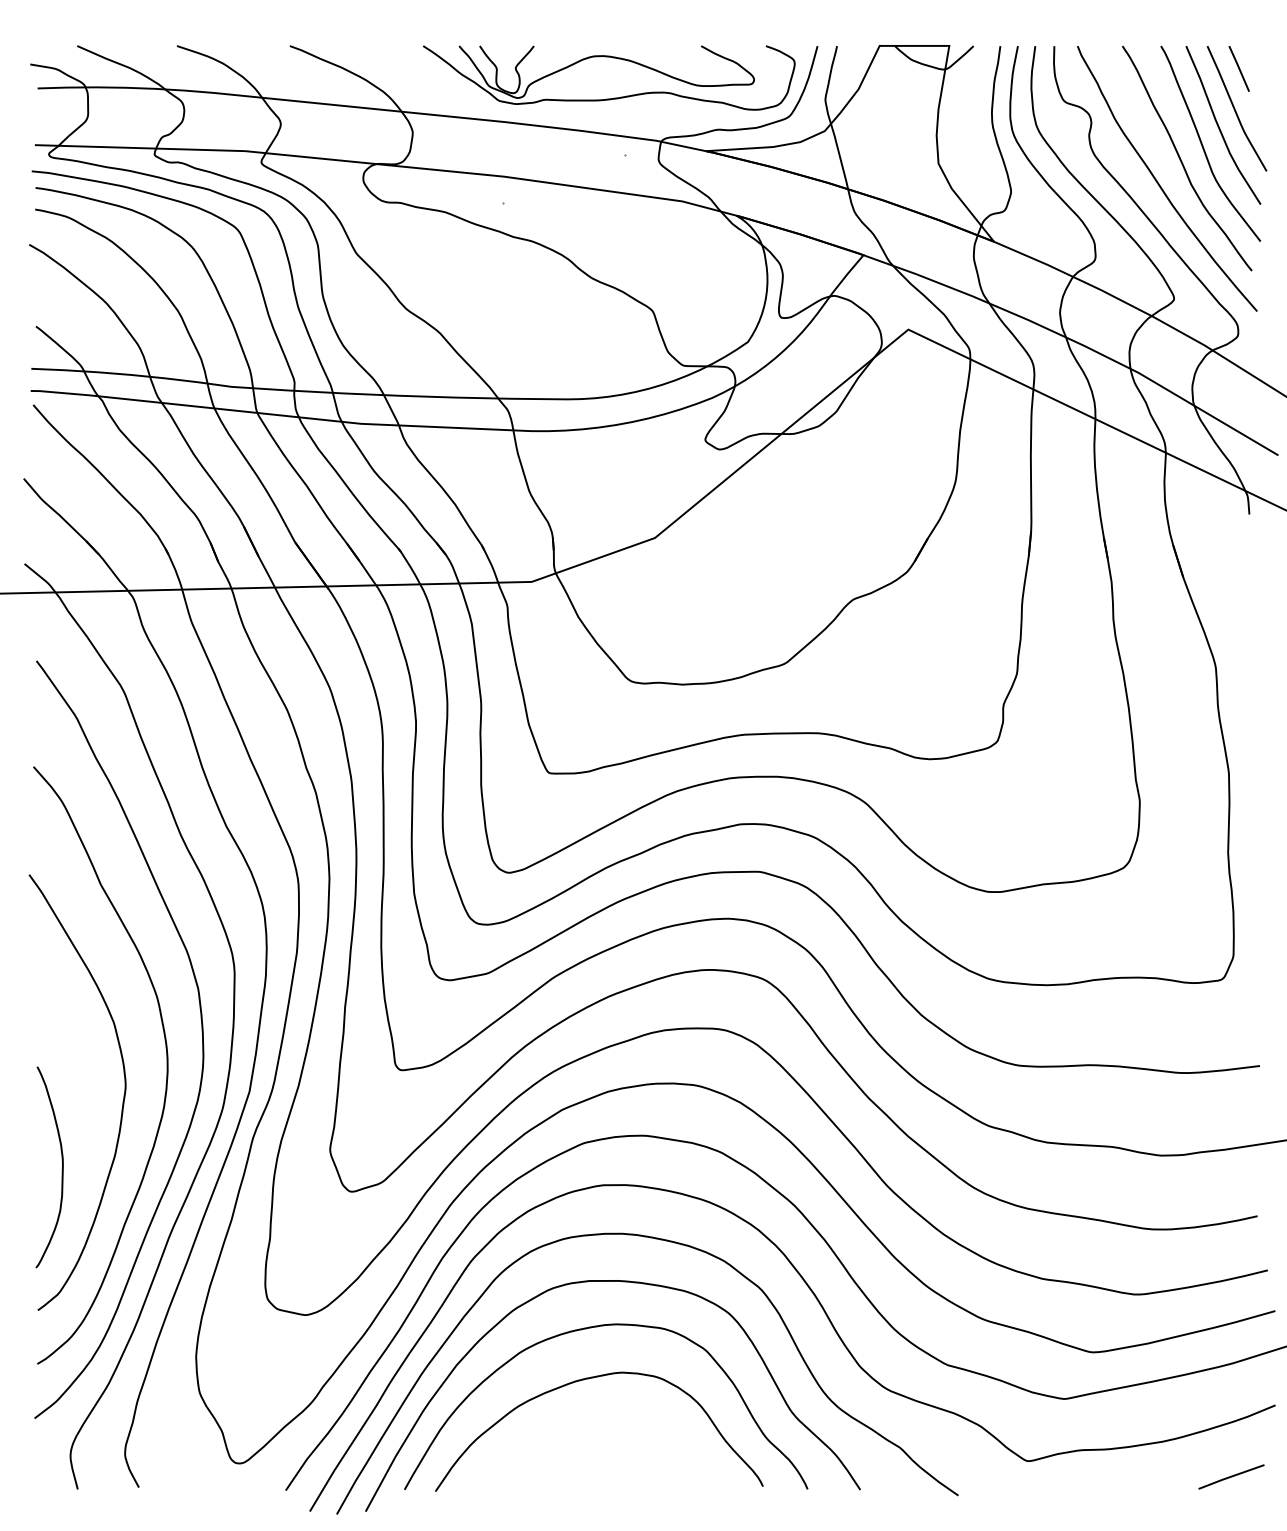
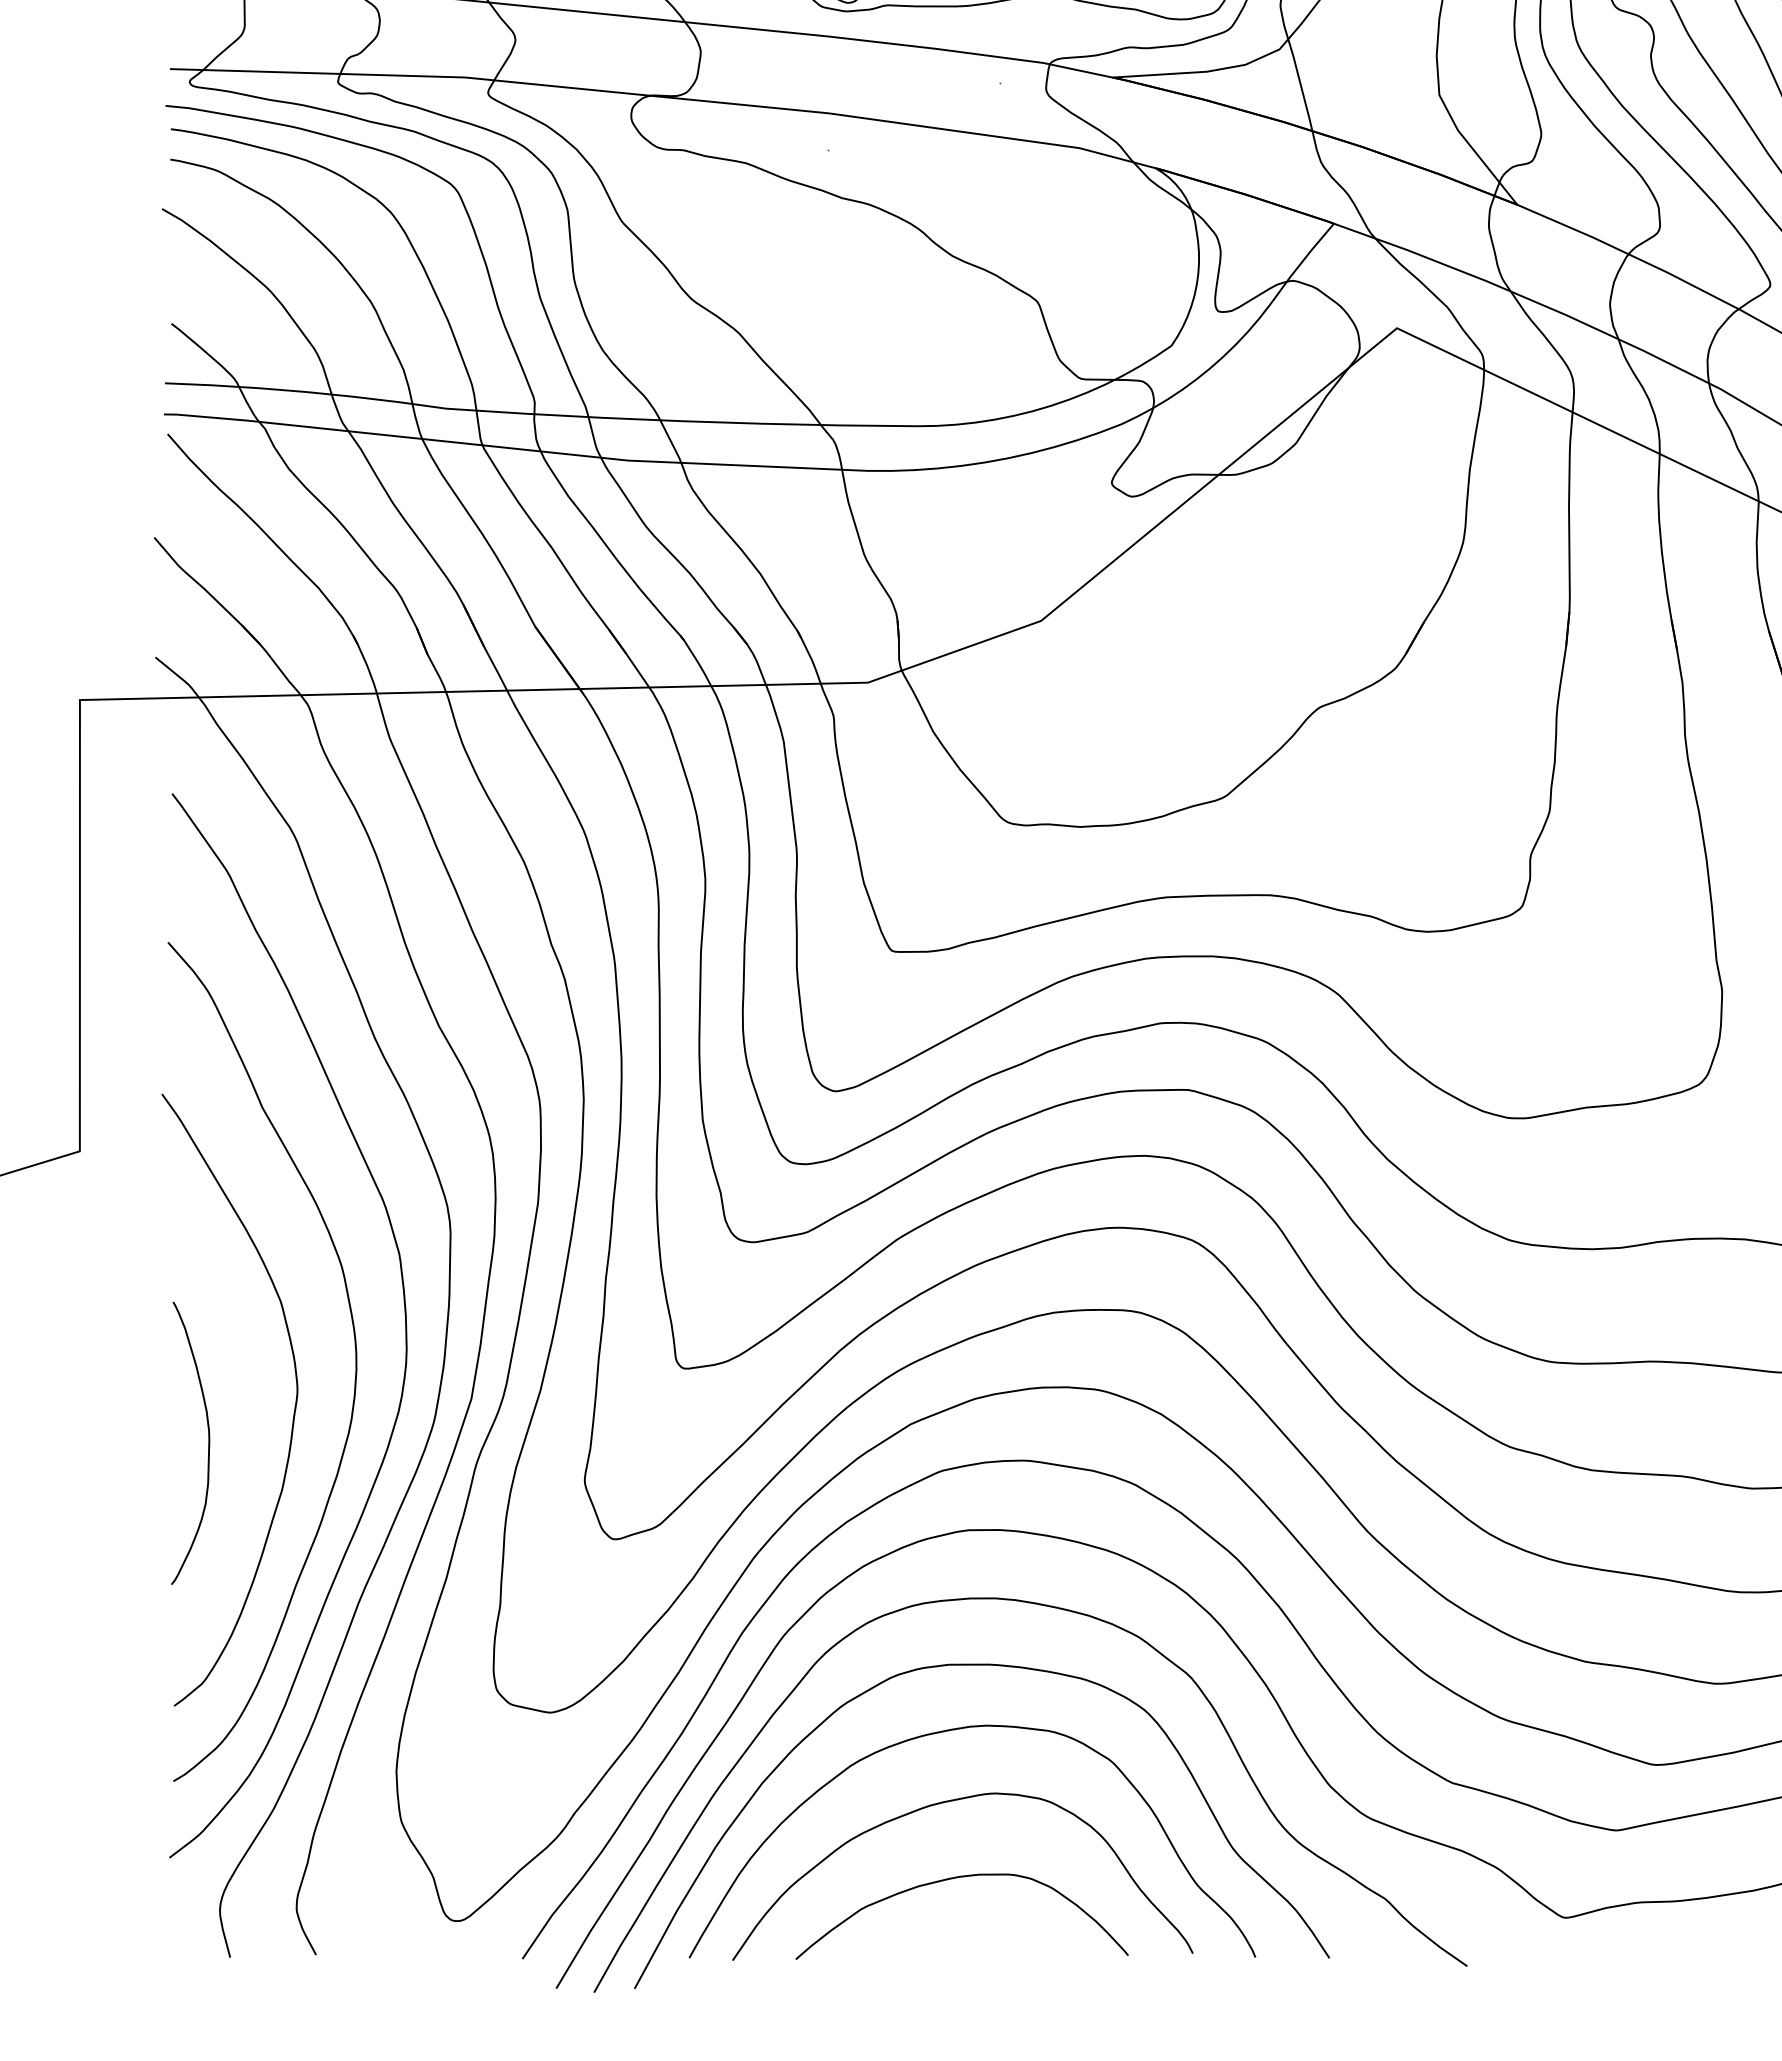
curve: (61, 1170) -> (207, 1447), moved
curve: (595, 1433) -> (957, 1878), added

